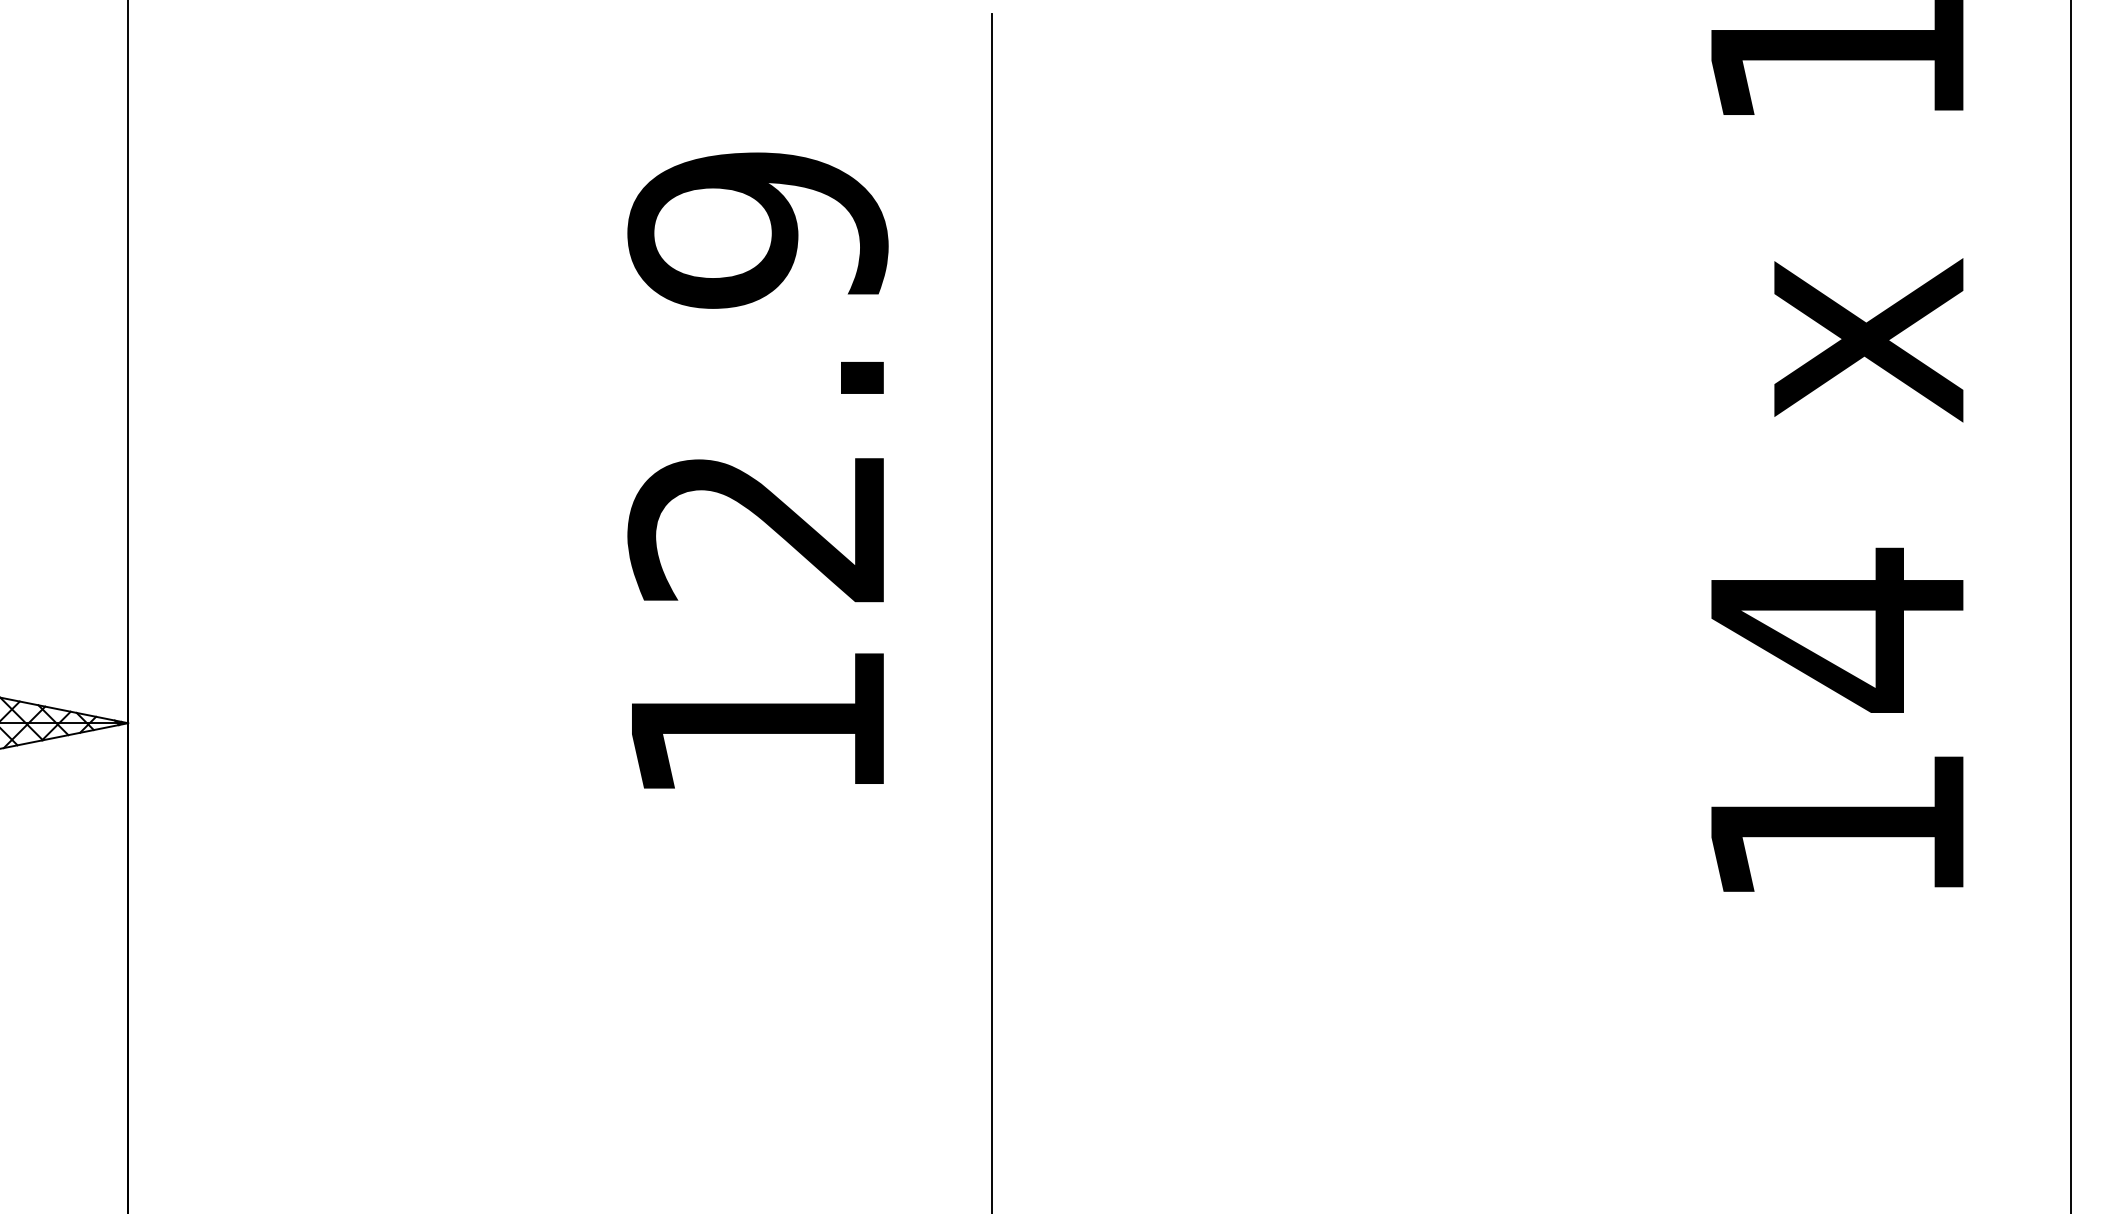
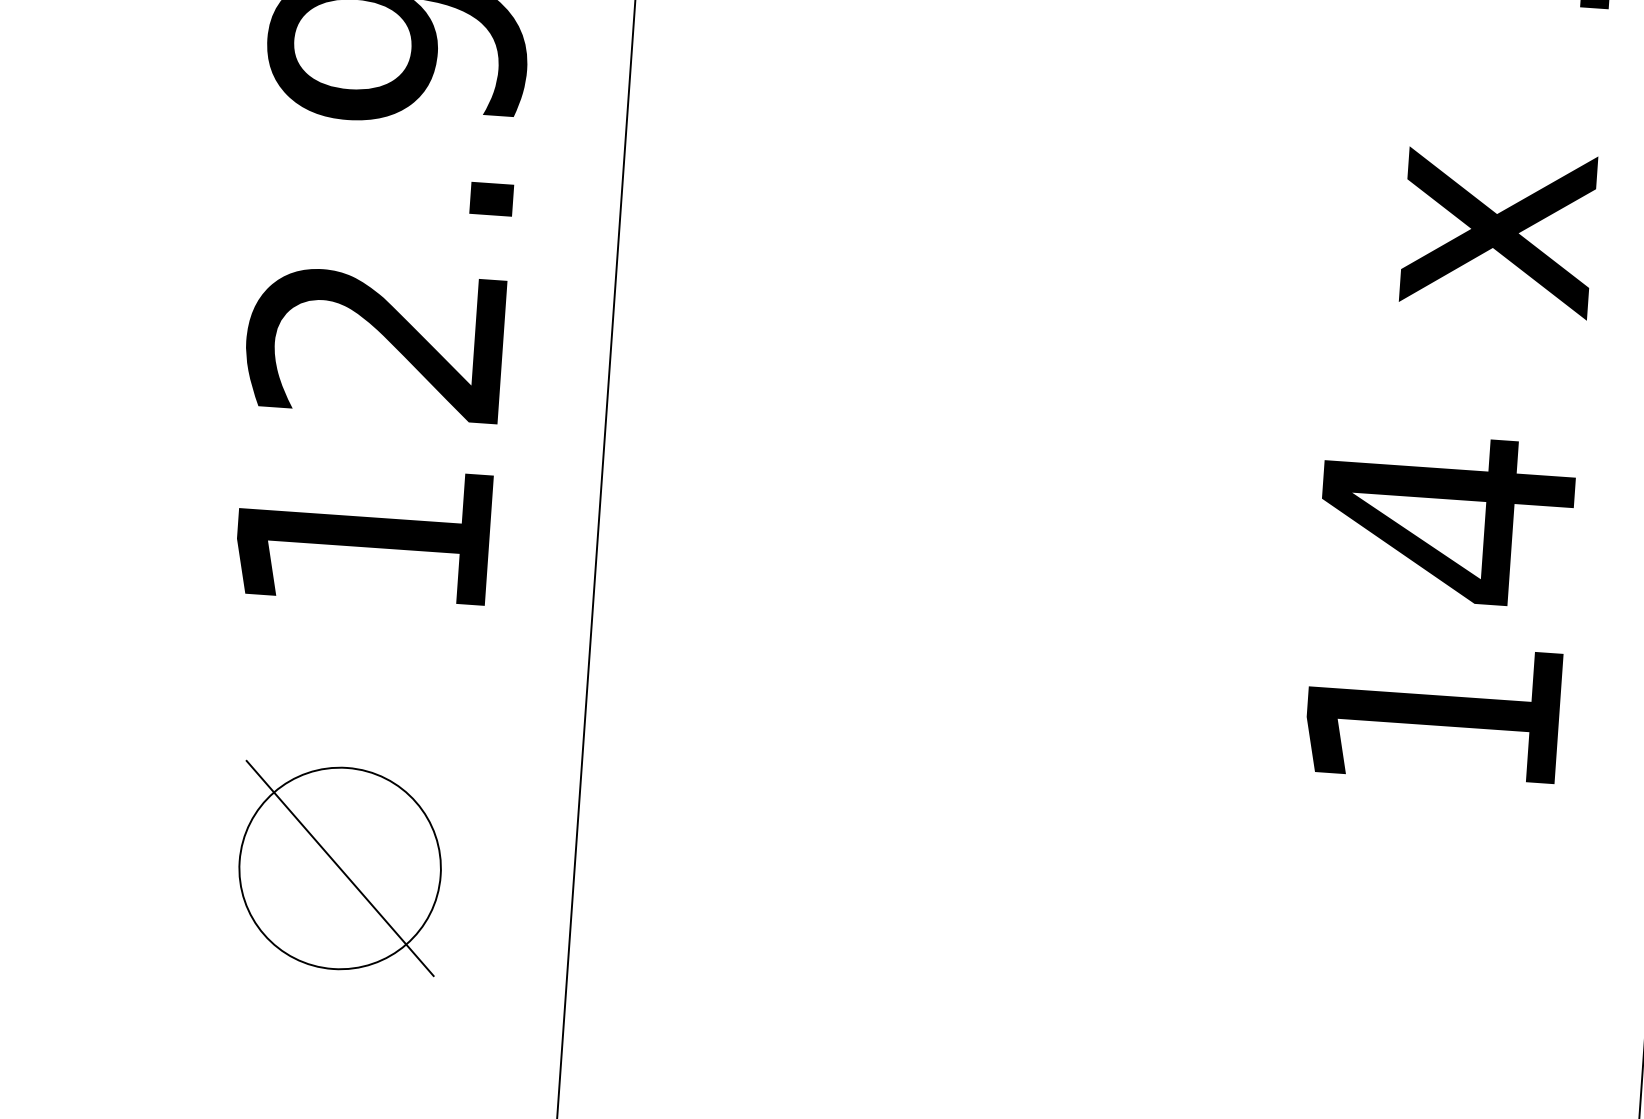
part: (757, 1055) -> (339, 867), added

